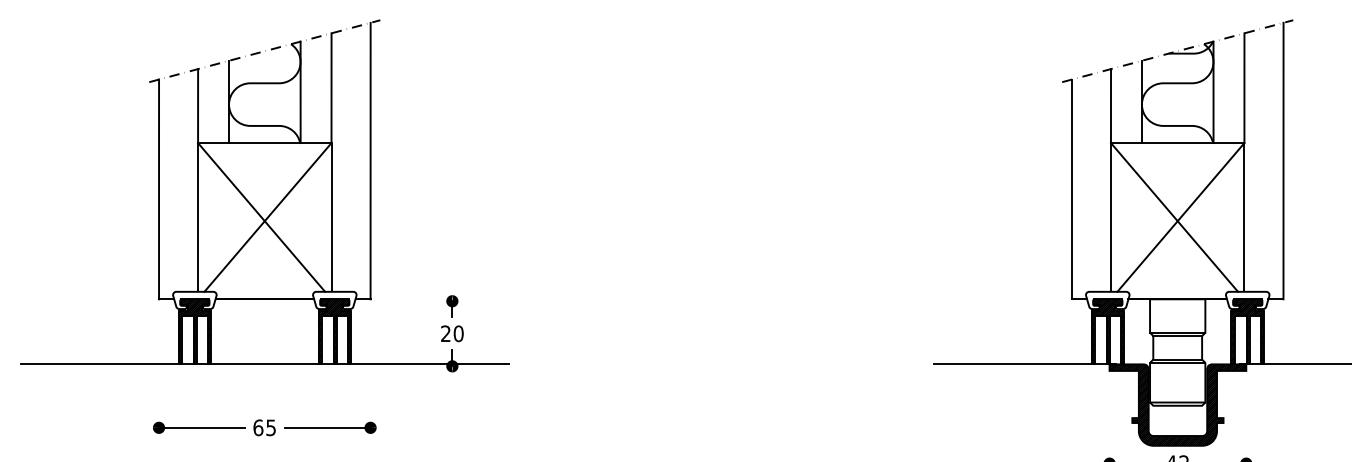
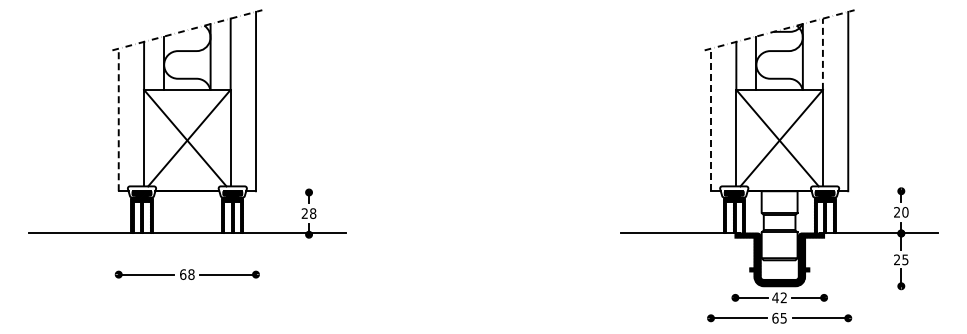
line: (1243, 88) -> (822, 54), solid -> dashed
line: (158, 188) -> (118, 119), solid -> dashed
line: (1072, 188) -> (711, 119), solid -> dashed
text: (459, 333) -> (313, 213), 20 -> 28
text: (271, 427) -> (191, 274), 65 -> 68

